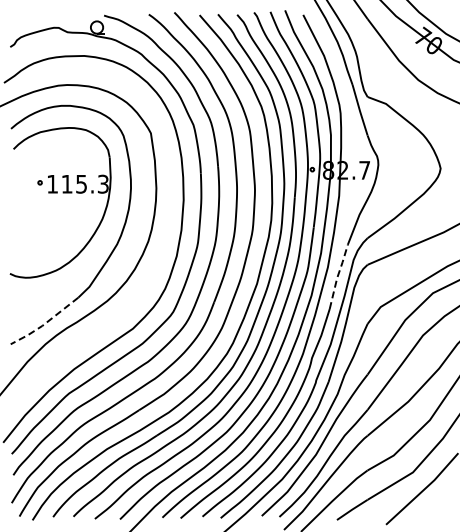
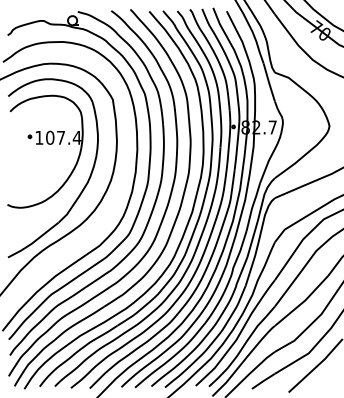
text: (84, 183) -> (63, 137), 115.3 -> 107.4
line: (338, 275) -> (253, 206), dashed -> solid
line: (44, 324) -> (33, 242), dashed -> solid

